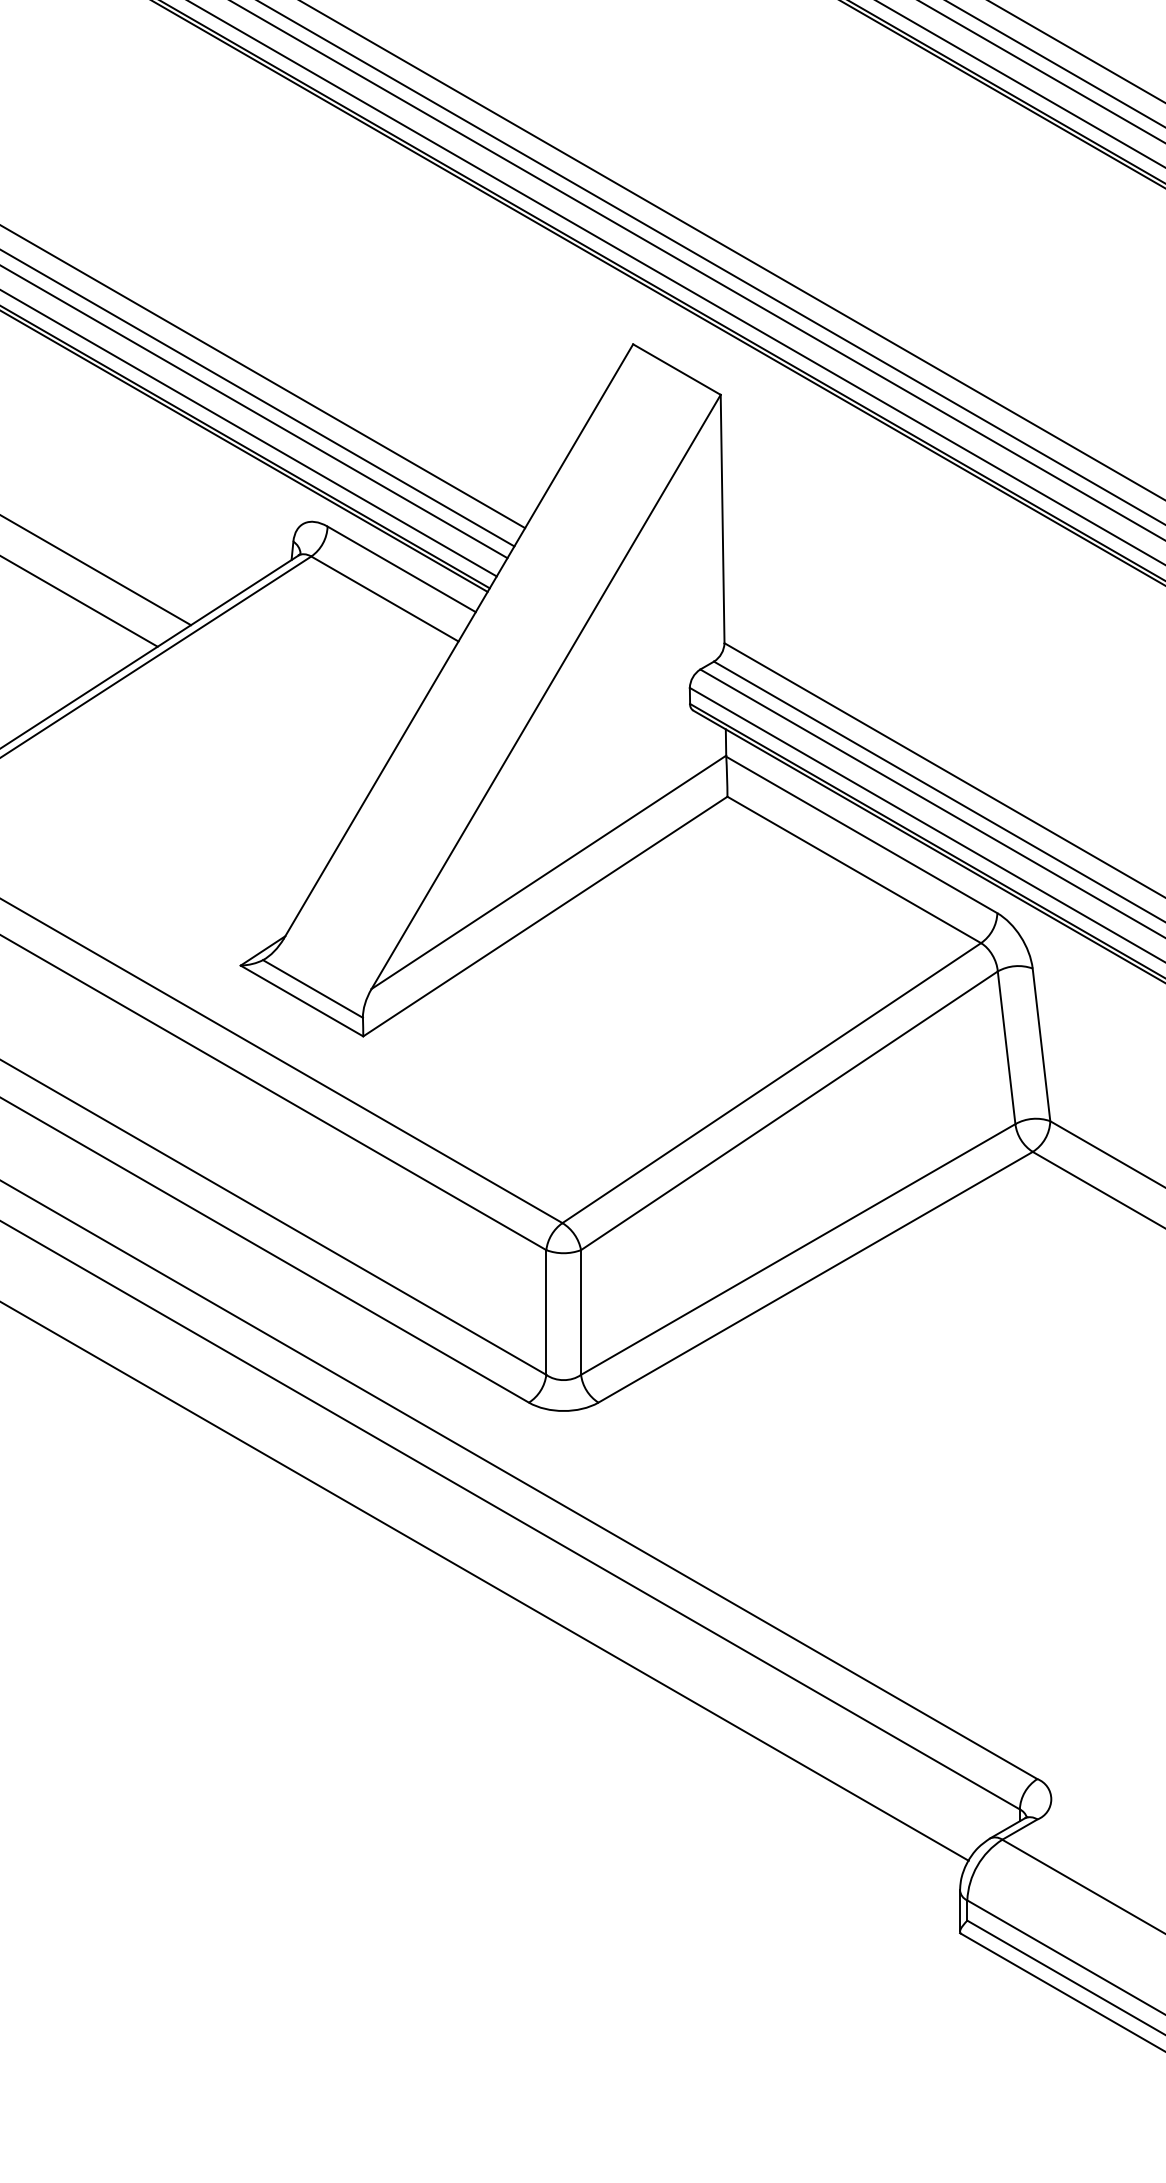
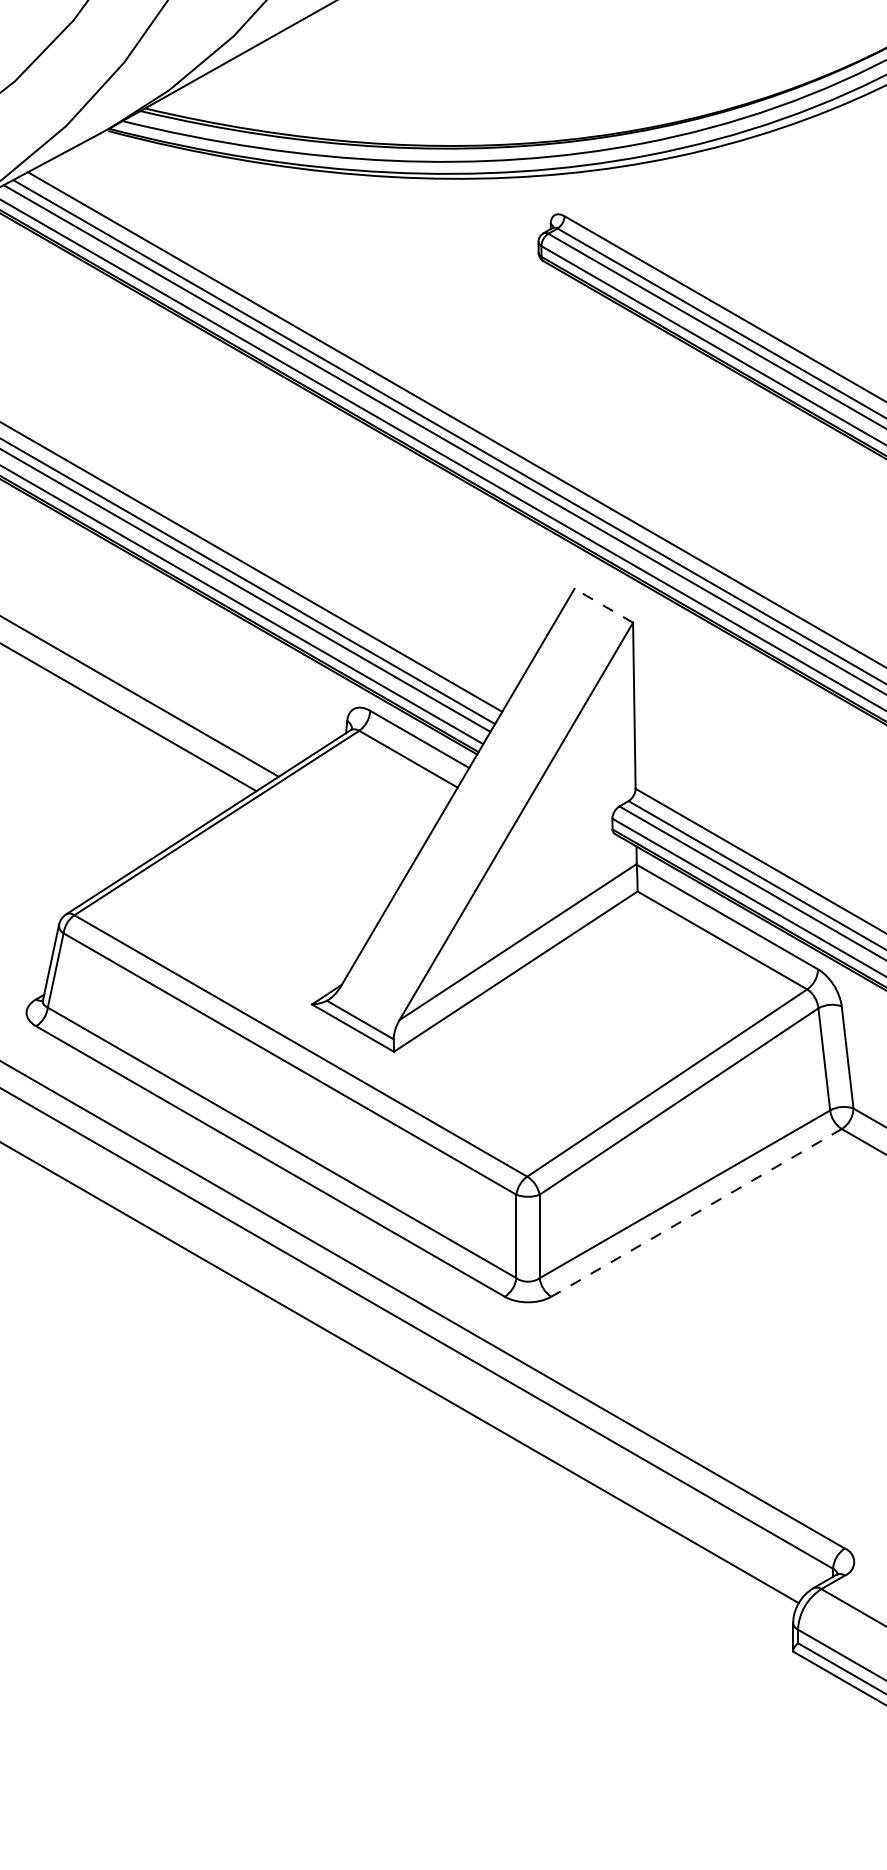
line: (676, 369) -> (603, 605), solid -> dashed
line: (815, 1276) -> (696, 1212), solid -> dashed

